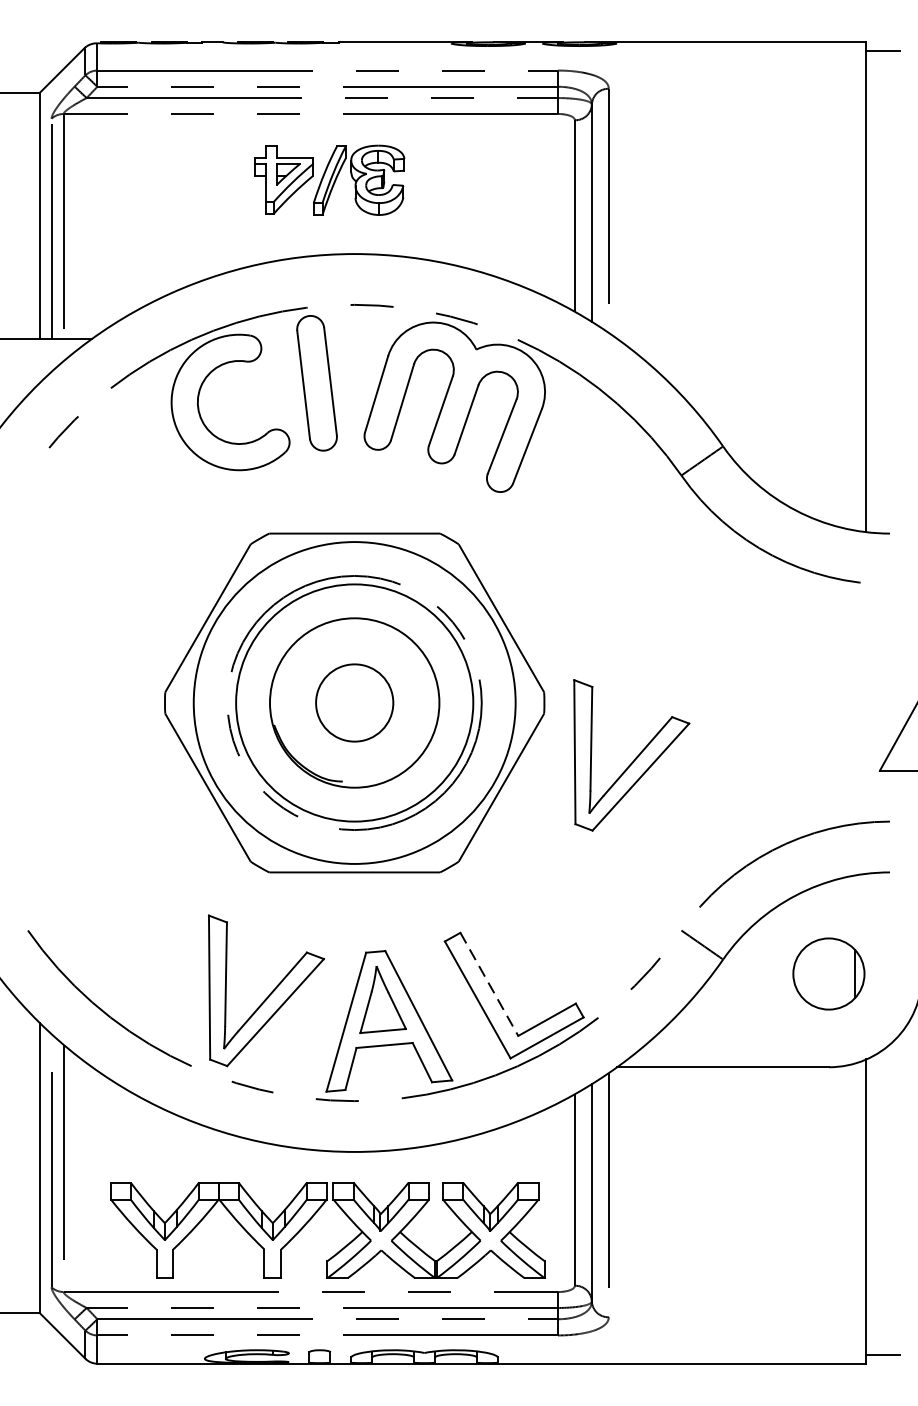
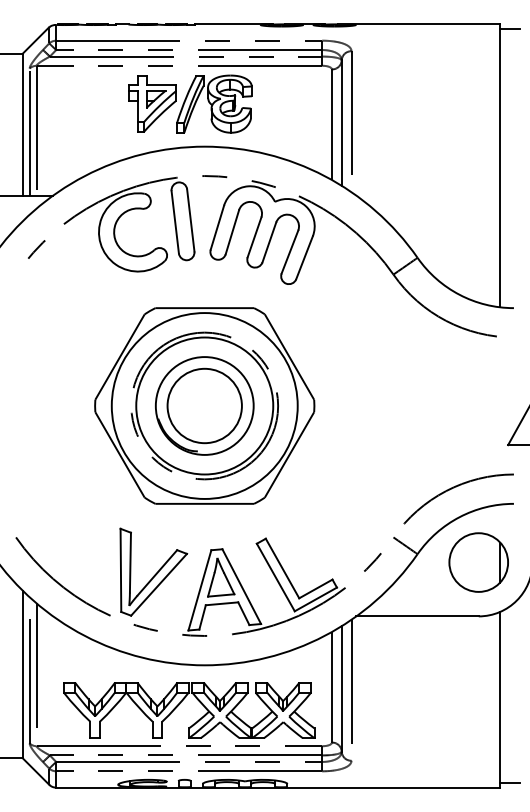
part: (330, 179) -> (190, 103), size x1.43
circle: (354, 702) -> (204, 405), size x1.67
part: (631, 754) -> (364, 435), removed
part: (828, 973) -> (478, 562), size x1.43
line: (489, 984) -> (282, 568), dashed -> solid

